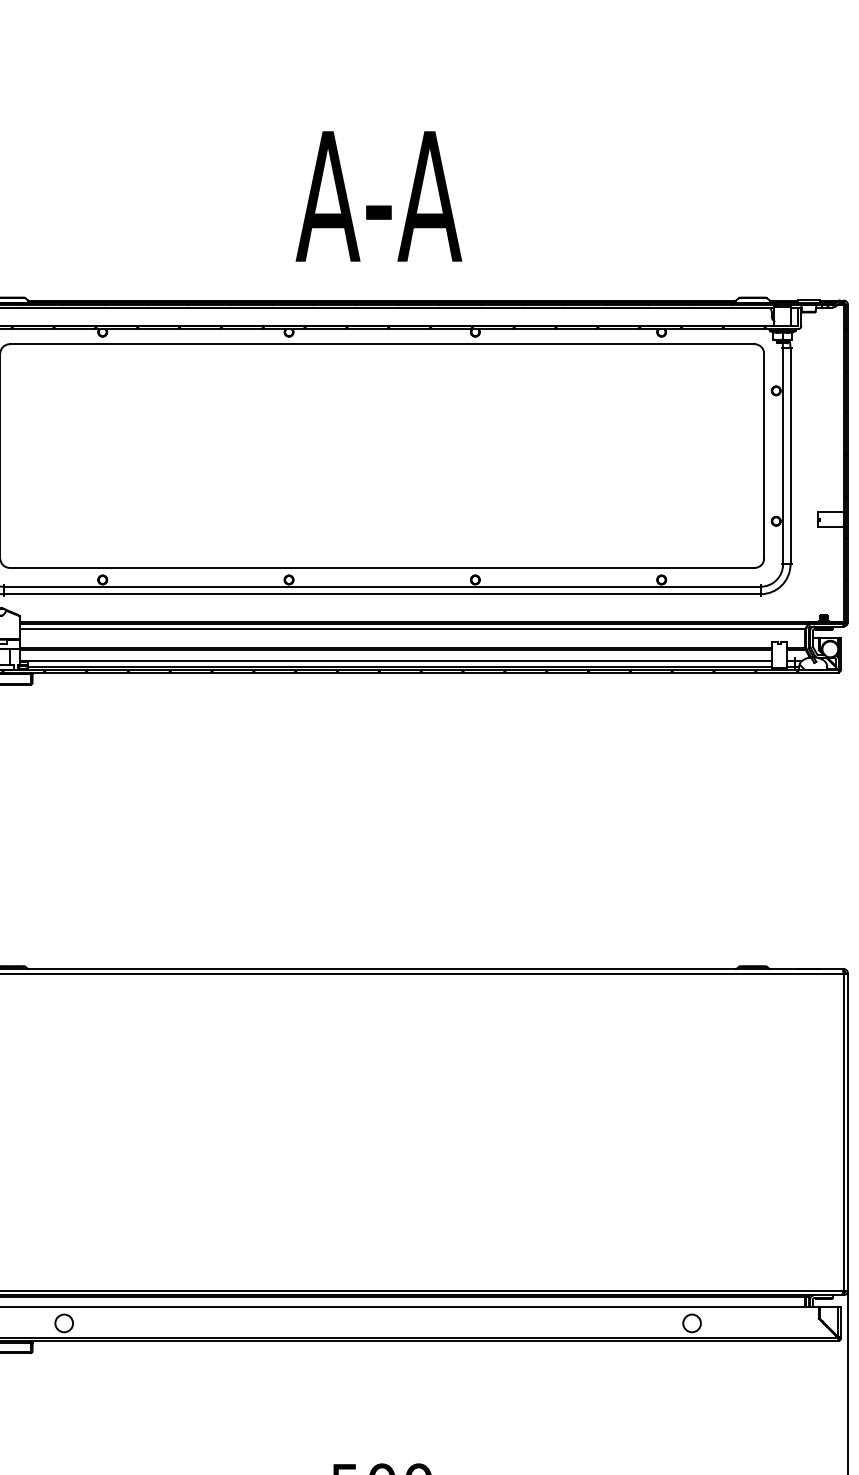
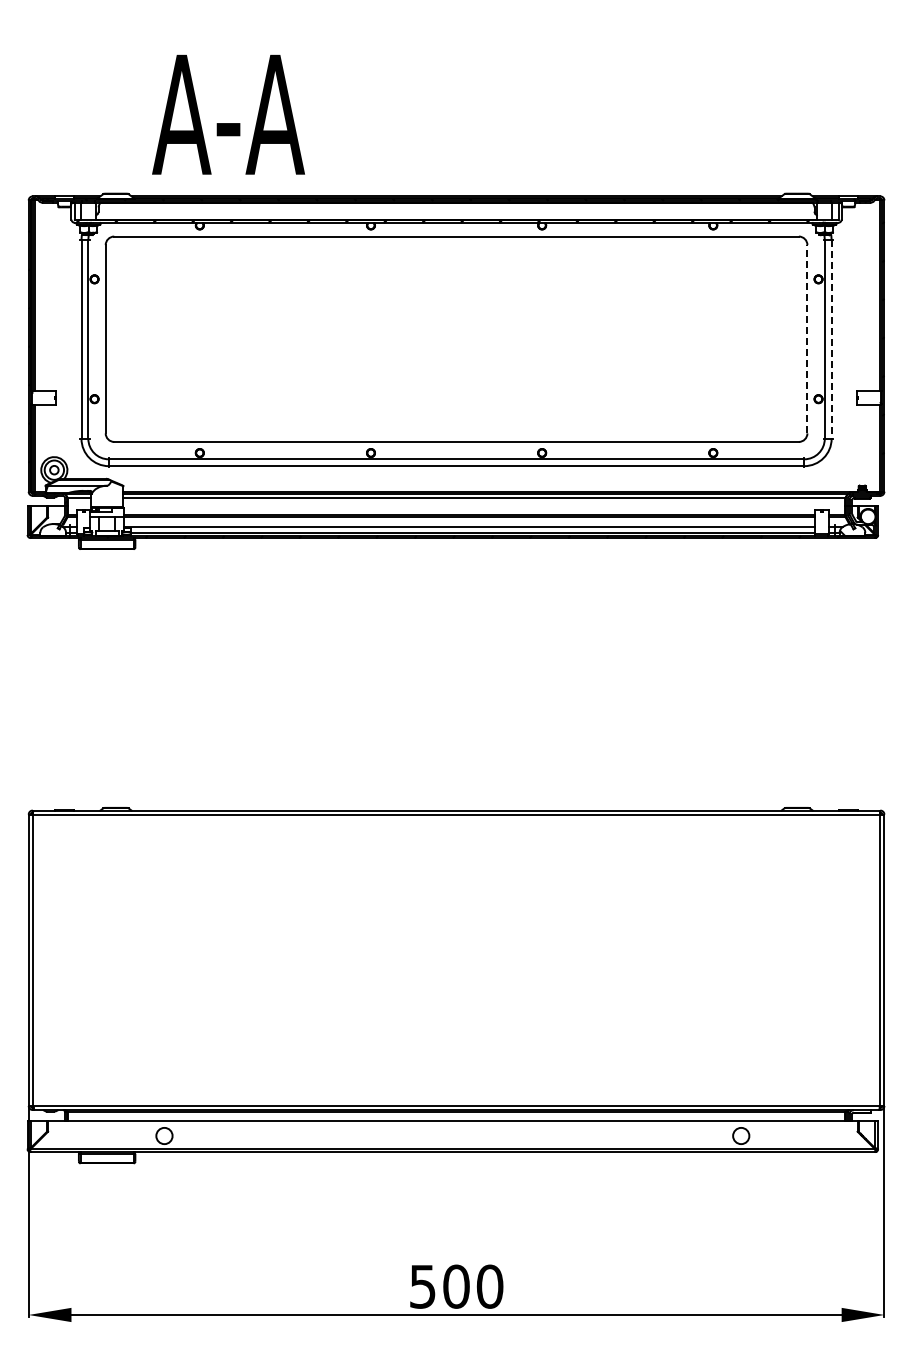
text: (378, 196) -> (228, 114), moved
line: (764, 455) -> (807, 338), solid -> dashed
line: (790, 456) -> (831, 339), solid -> dashed

